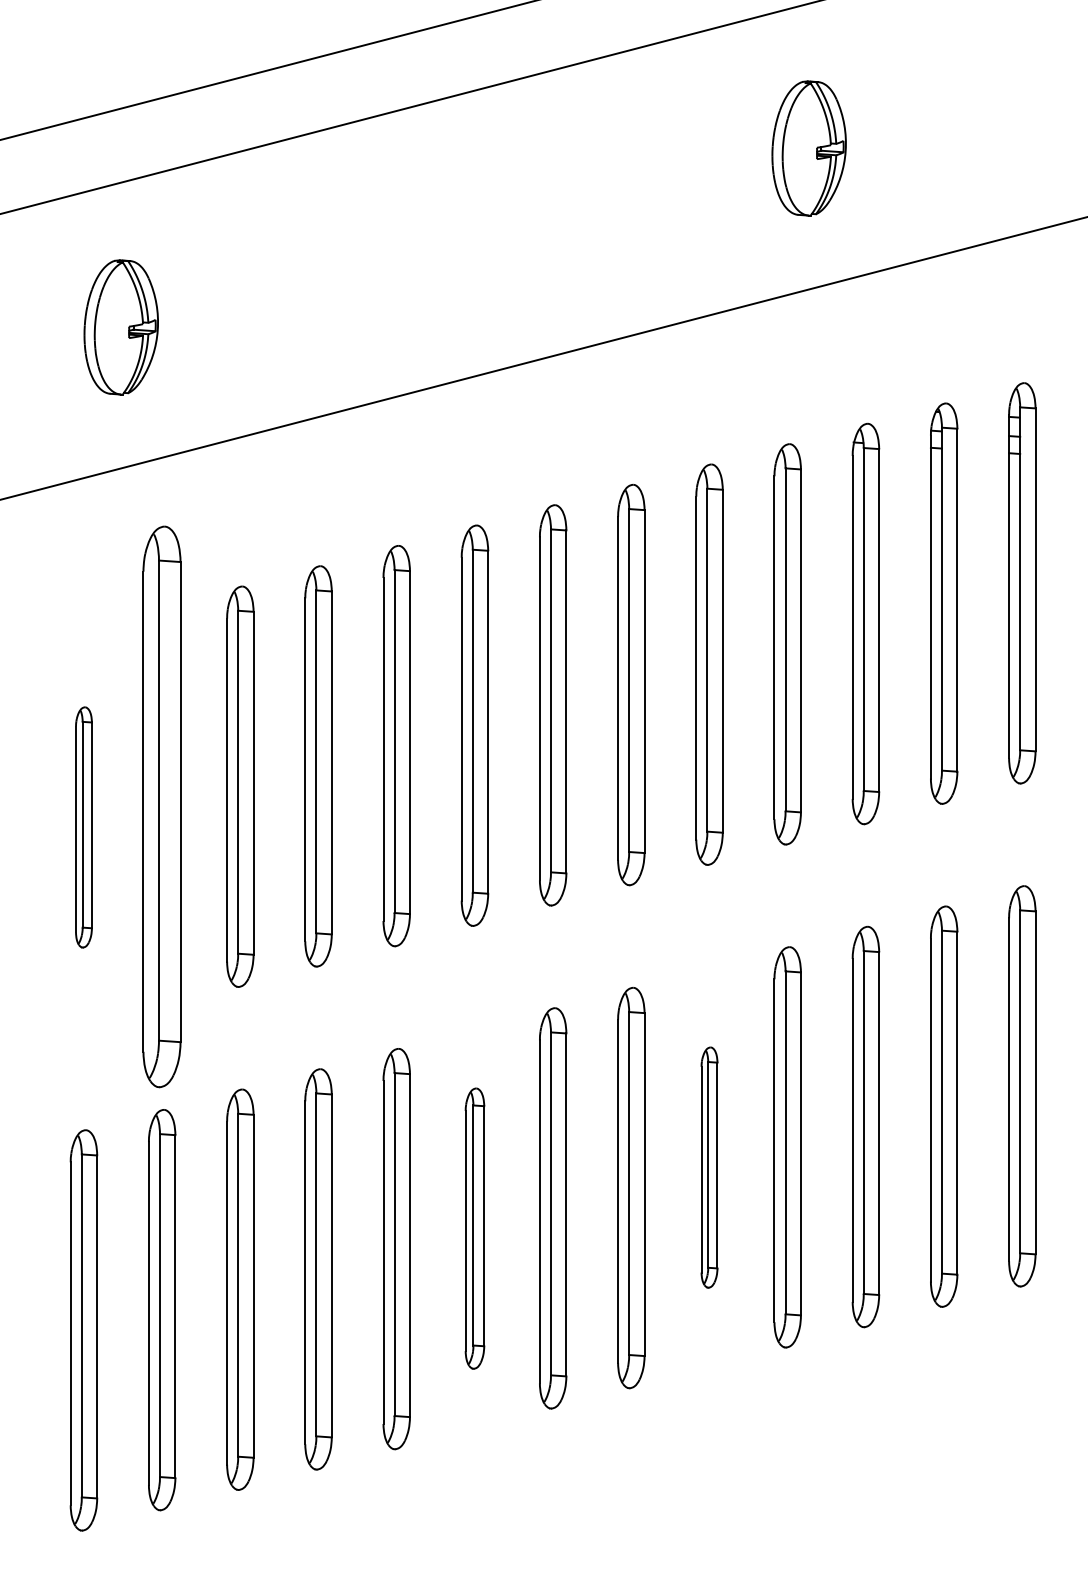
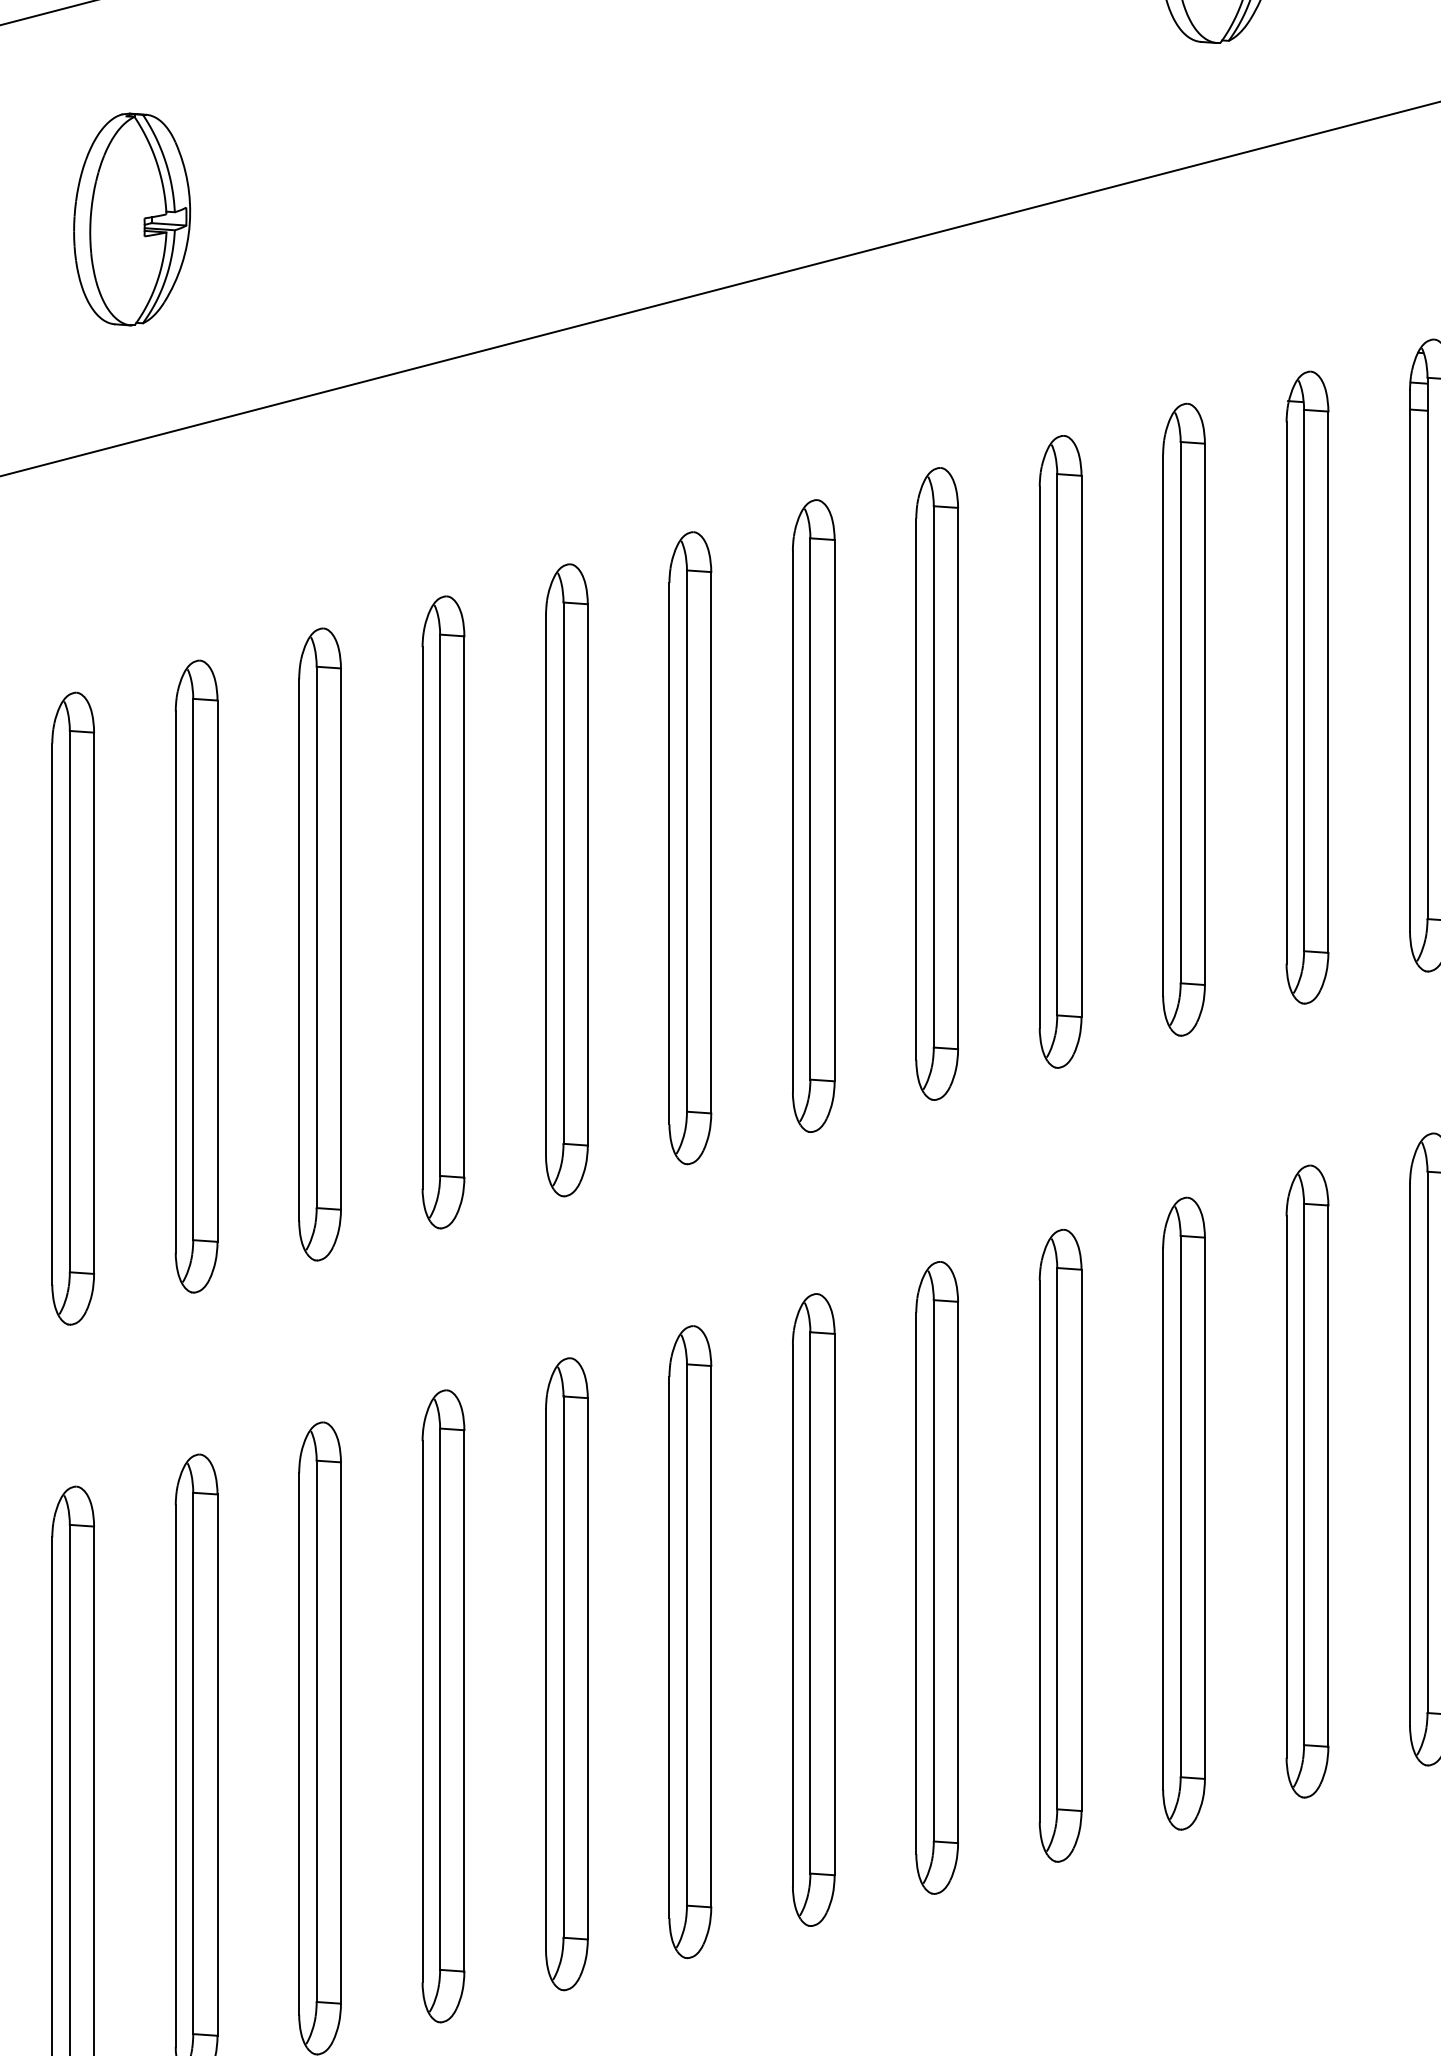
part: (162, 807) -> (197, 977), size x0.71
part: (83, 827) -> (72, 1008), size x1.67
part: (709, 1167) -> (1060, 1545), size x1.67
part: (474, 1228) -> (689, 1641), size x1.43

